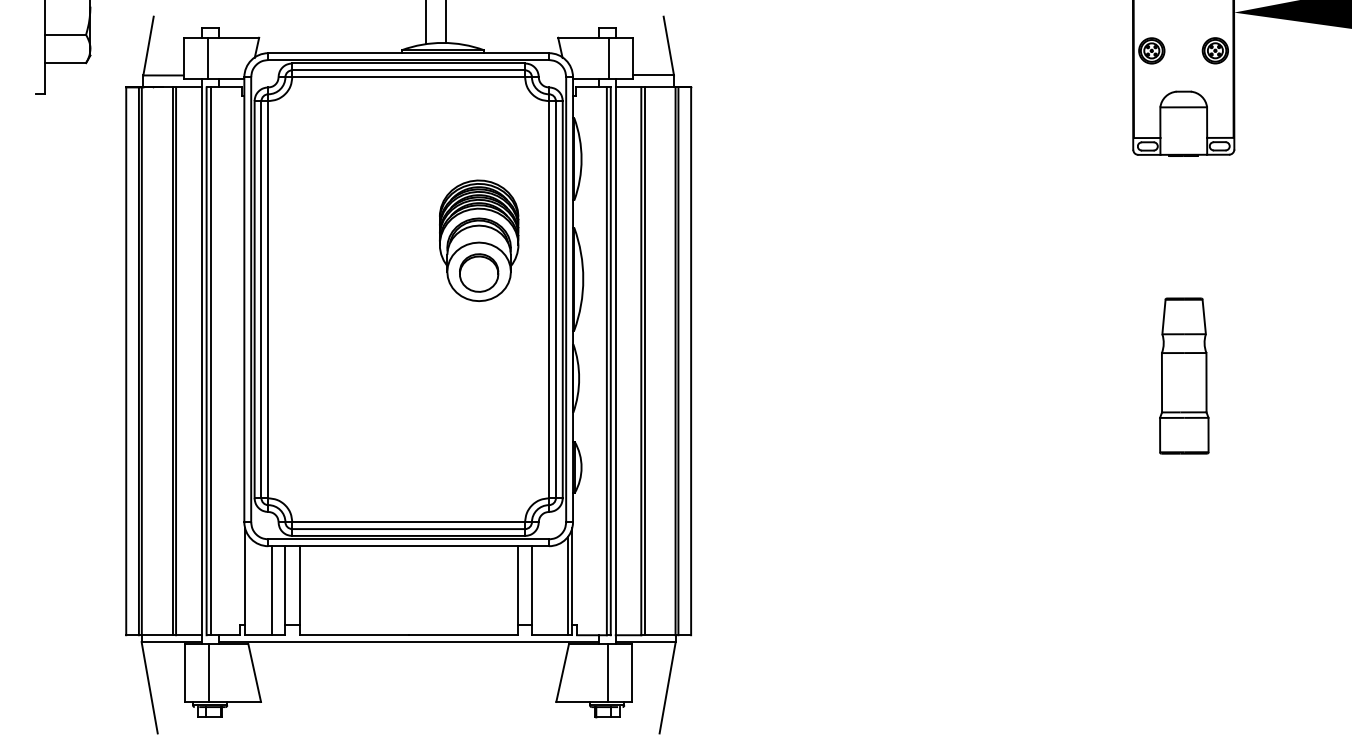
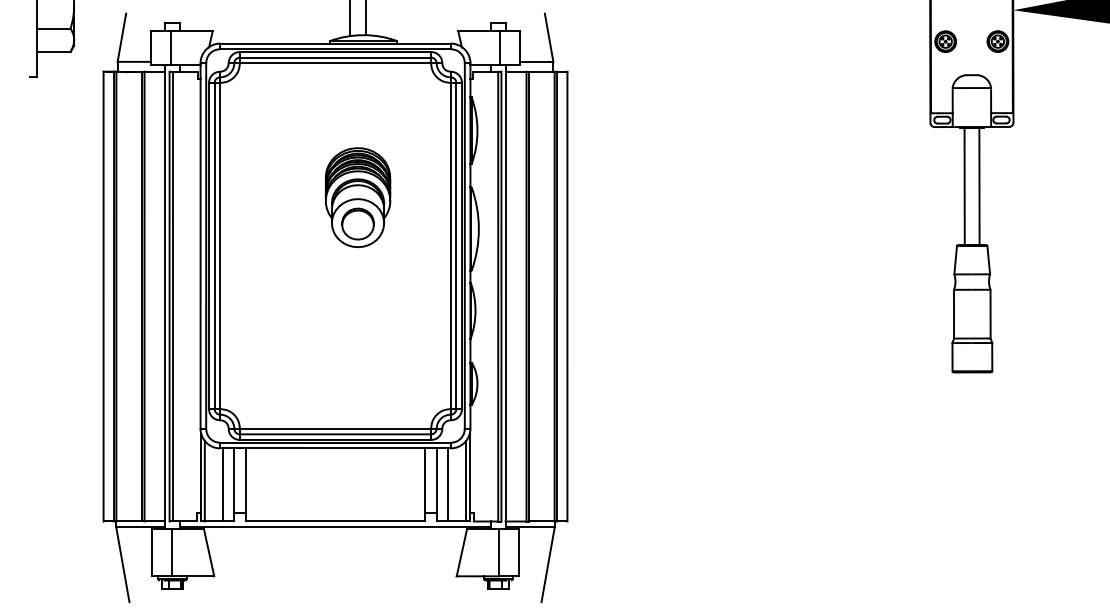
line: (1174, 227) -> (964, 186), added
line: (1192, 227) -> (979, 186), added
part: (479, 240) -> (358, 197), moved
line: (249, 586) -> (204, 481), added
line: (545, 590) -> (447, 484), added

